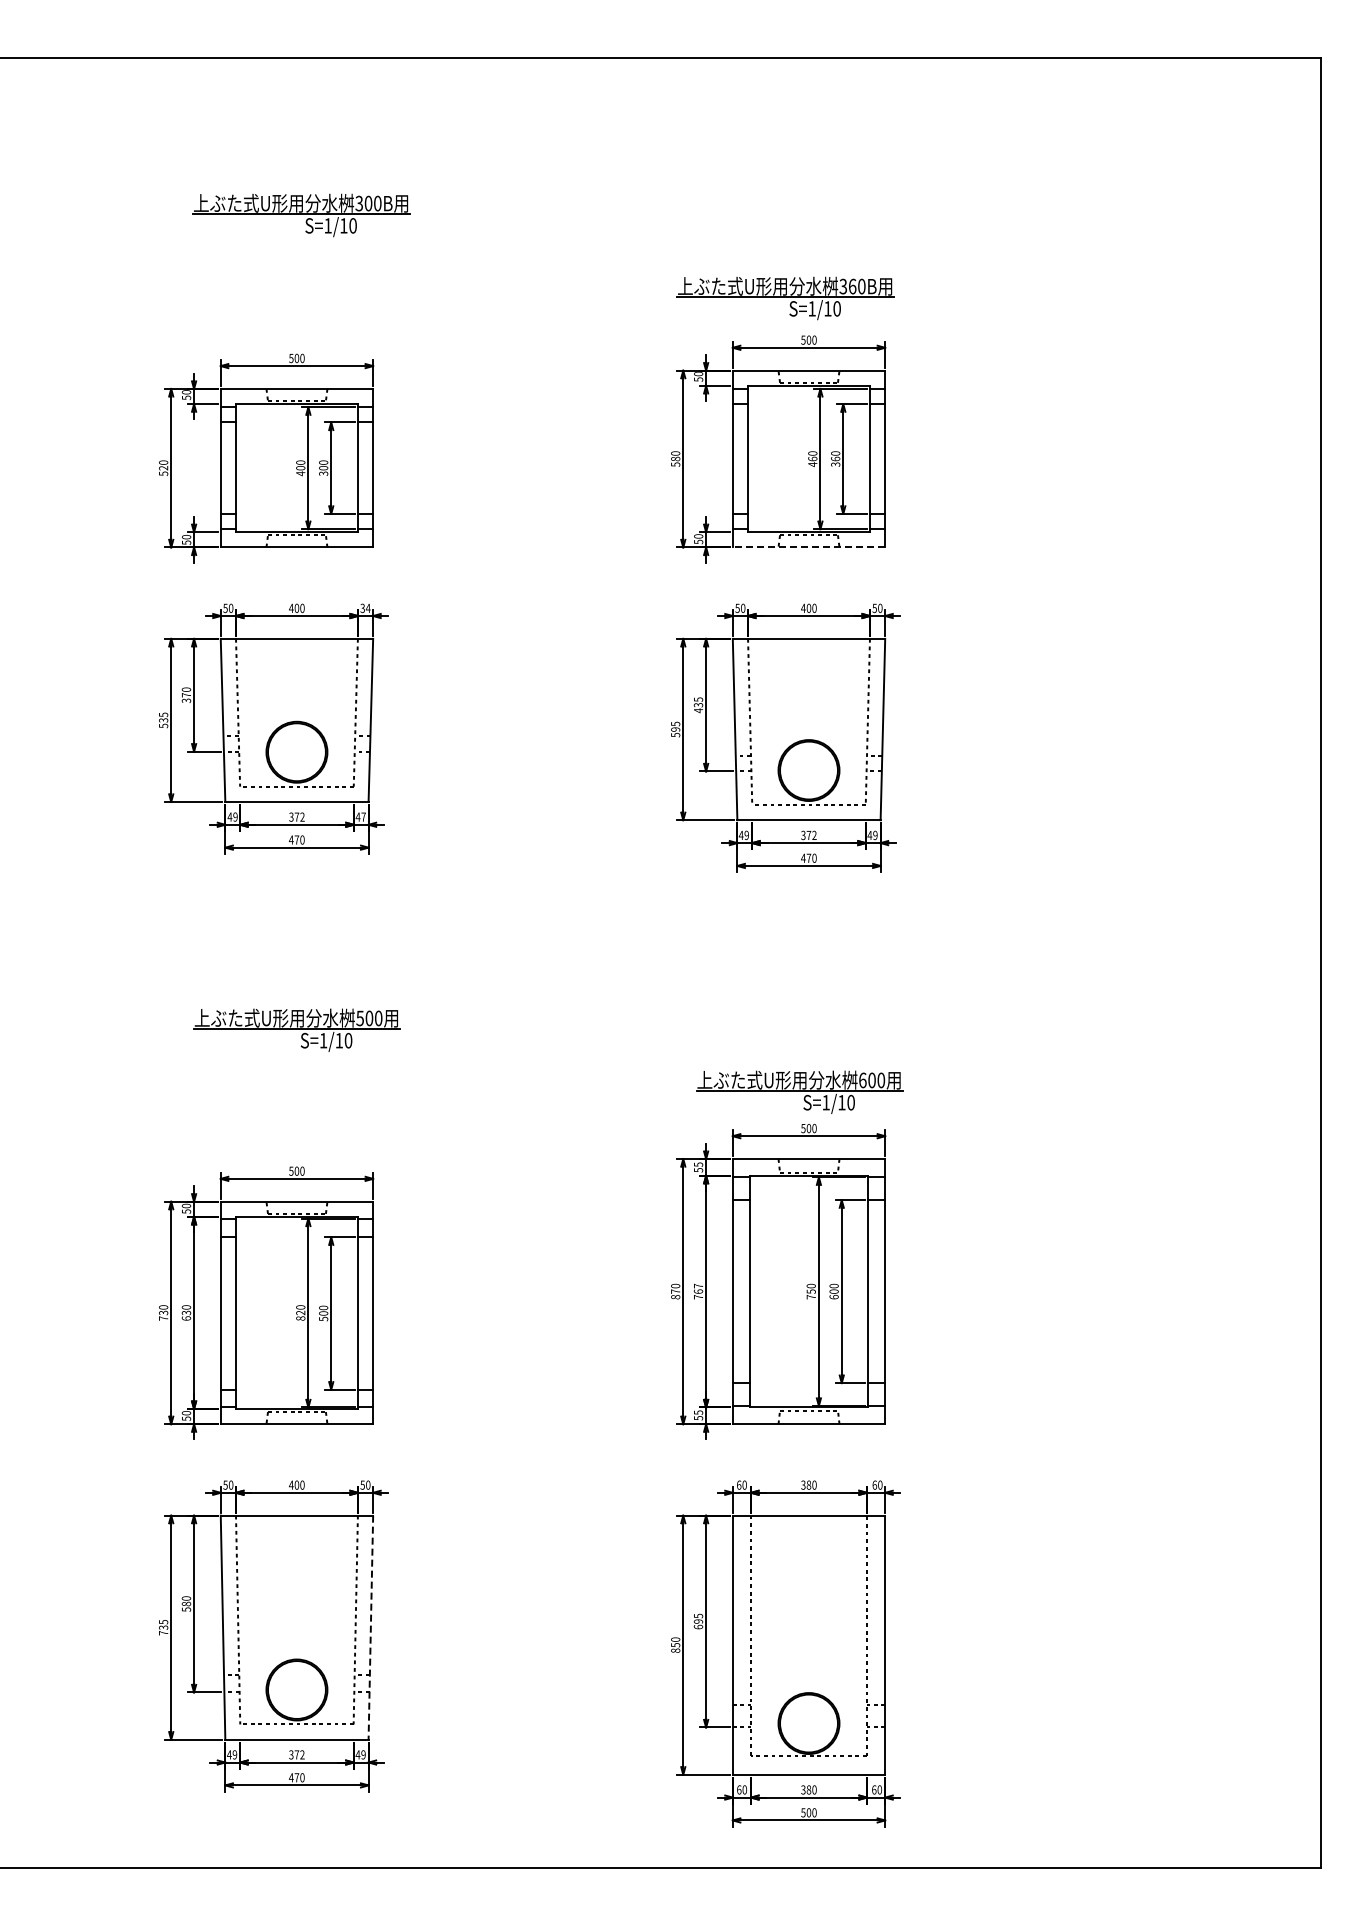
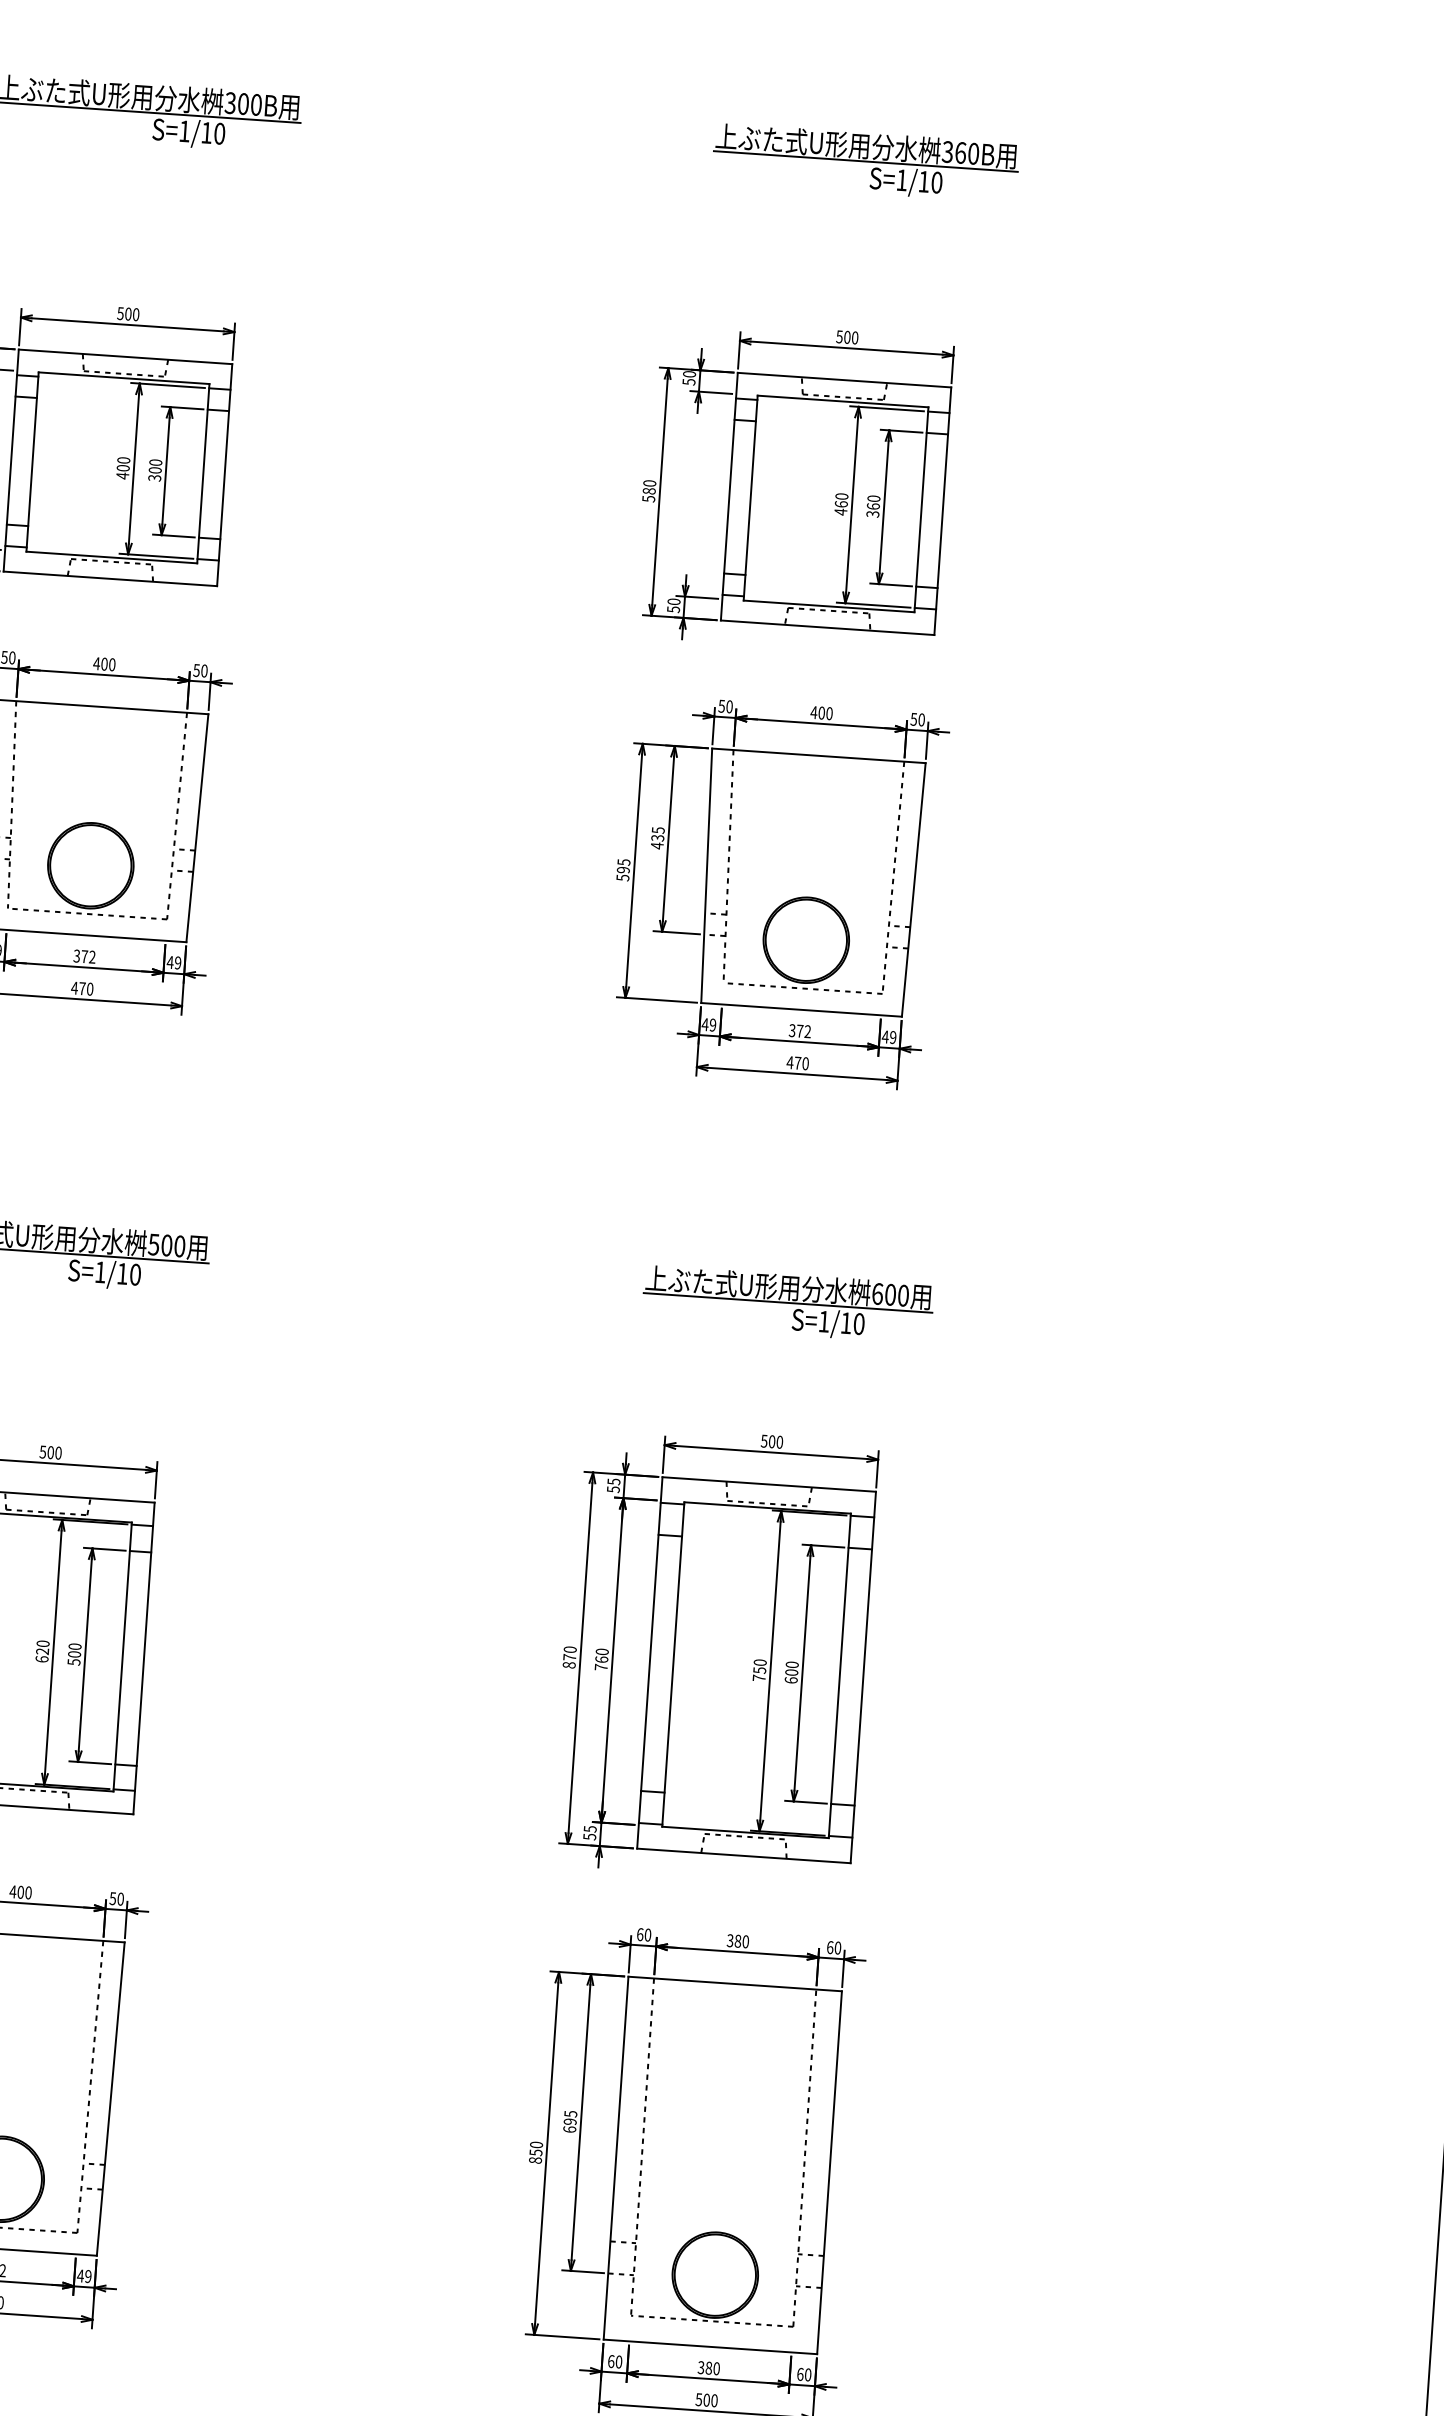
part: (785, 298) -> (865, 163), moved
line: (808, 547) -> (826, 627), dashed -> solid
text: (365, 608) -> (200, 670), 34 -> 50
text: (363, 816) -> (177, 962), 47 -> 49
part: (799, 1091) -> (787, 1303), moved
text: (698, 1285) -> (602, 1651), 767 -> 760
text: (300, 1318) -> (41, 1659), 820 -> 620
line: (370, 1628) -> (110, 2100), dashed -> solid

